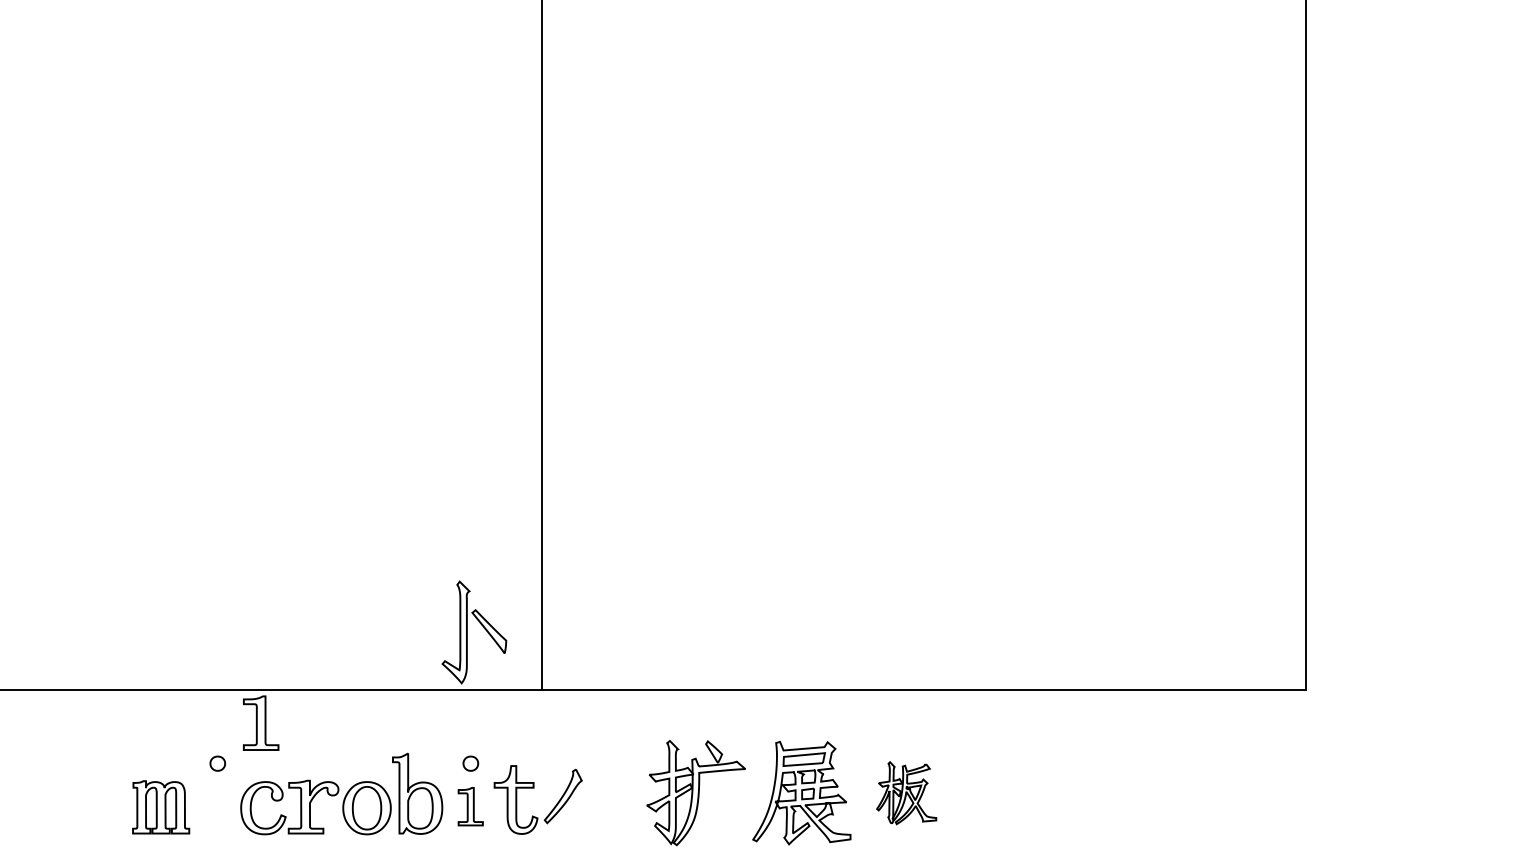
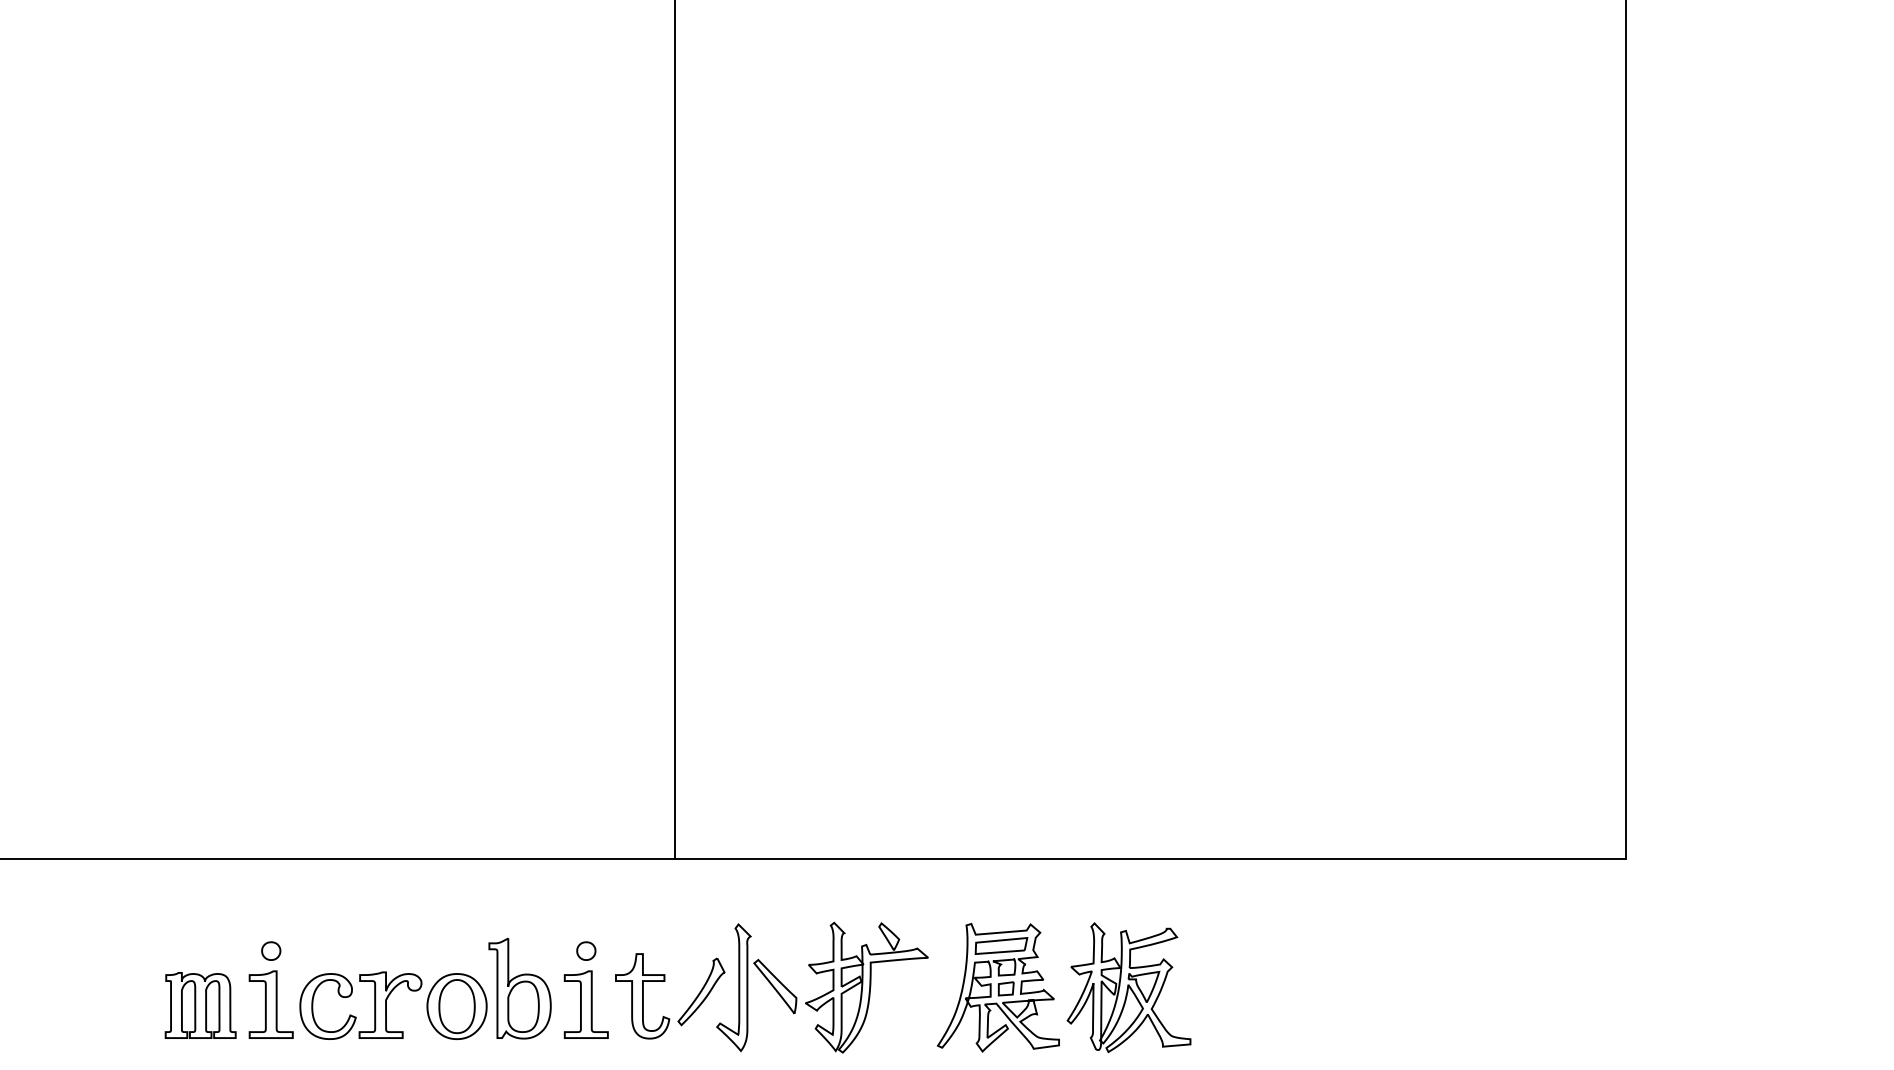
part: (467, 632) -> (748, 987), moved
part: (260, 723) -> (270, 1004), moved
part: (906, 792) -> (1128, 987), size x1.67
part: (470, 806) -> (585, 1004), size x1.43

